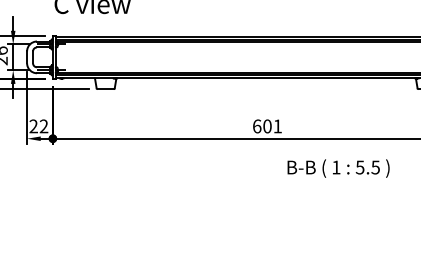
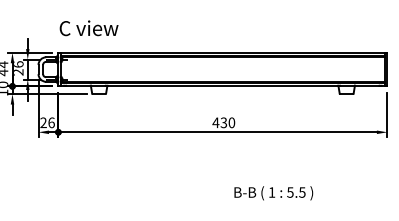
text: (43, 126) -> (51, 122), 22 -> 26
text: (266, 126) -> (223, 122), 601 -> 430
text: (338, 168) -> (273, 193), moved

